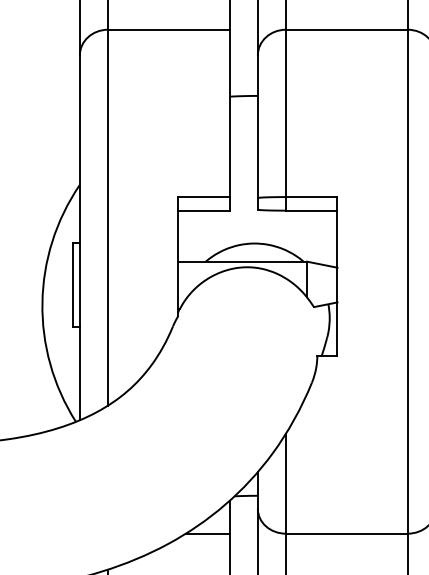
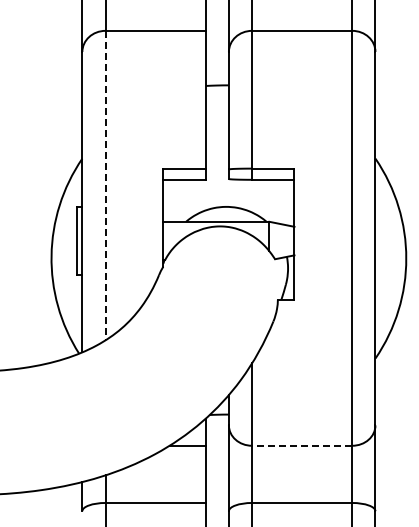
line: (107, 217) -> (105, 185), solid -> dashed
line: (346, 533) -> (301, 445), solid -> dashed

